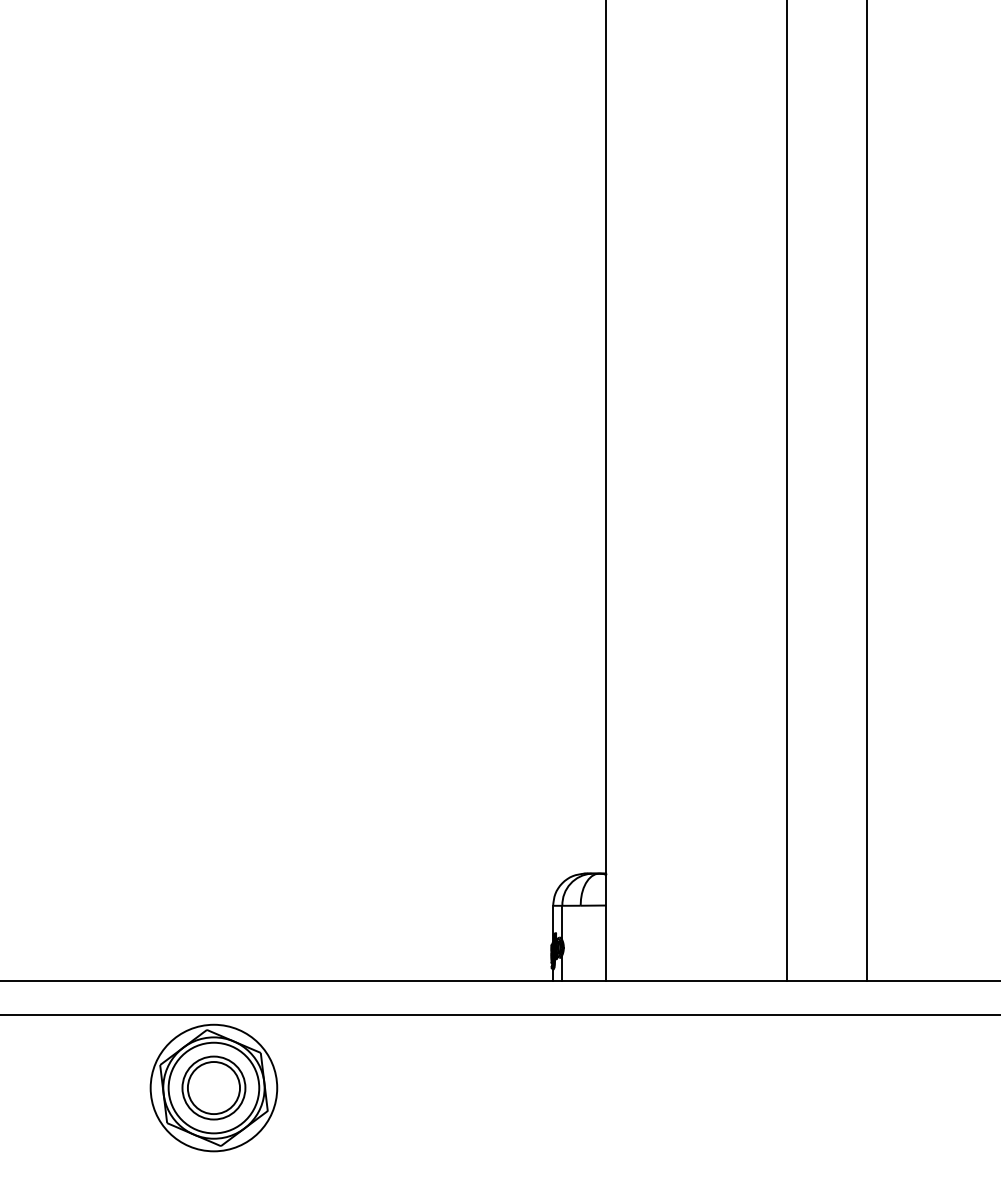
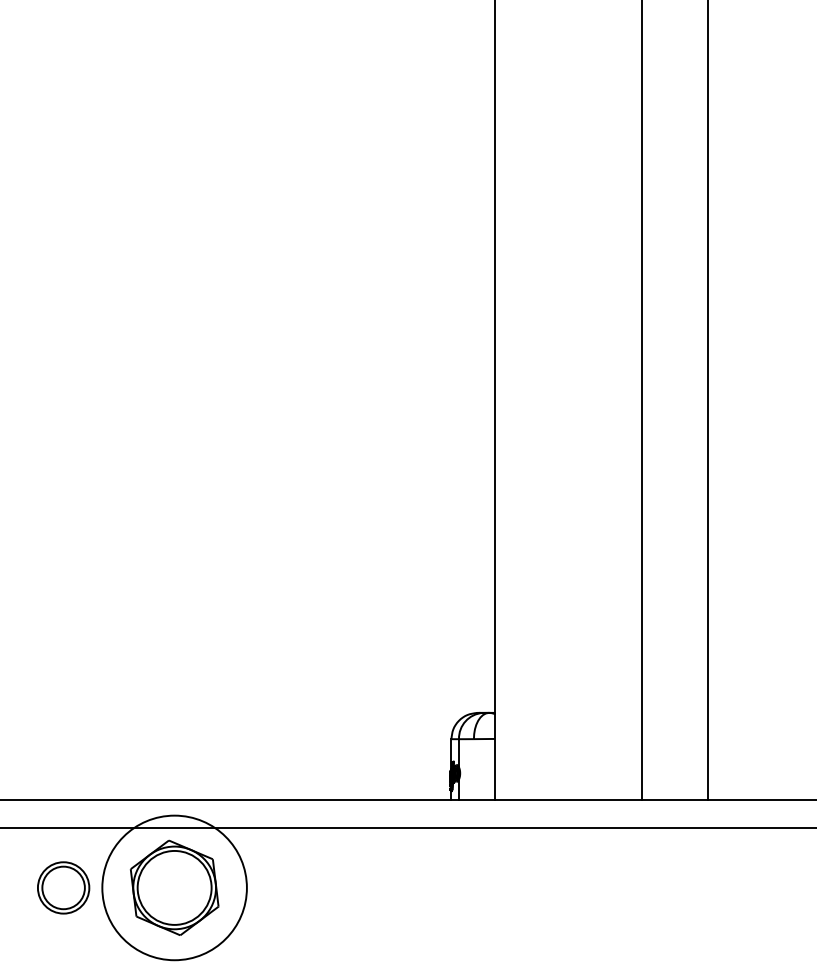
circle: (213, 1087) -> (174, 887), size x1.4
part: (213, 1087) -> (63, 887), moved

